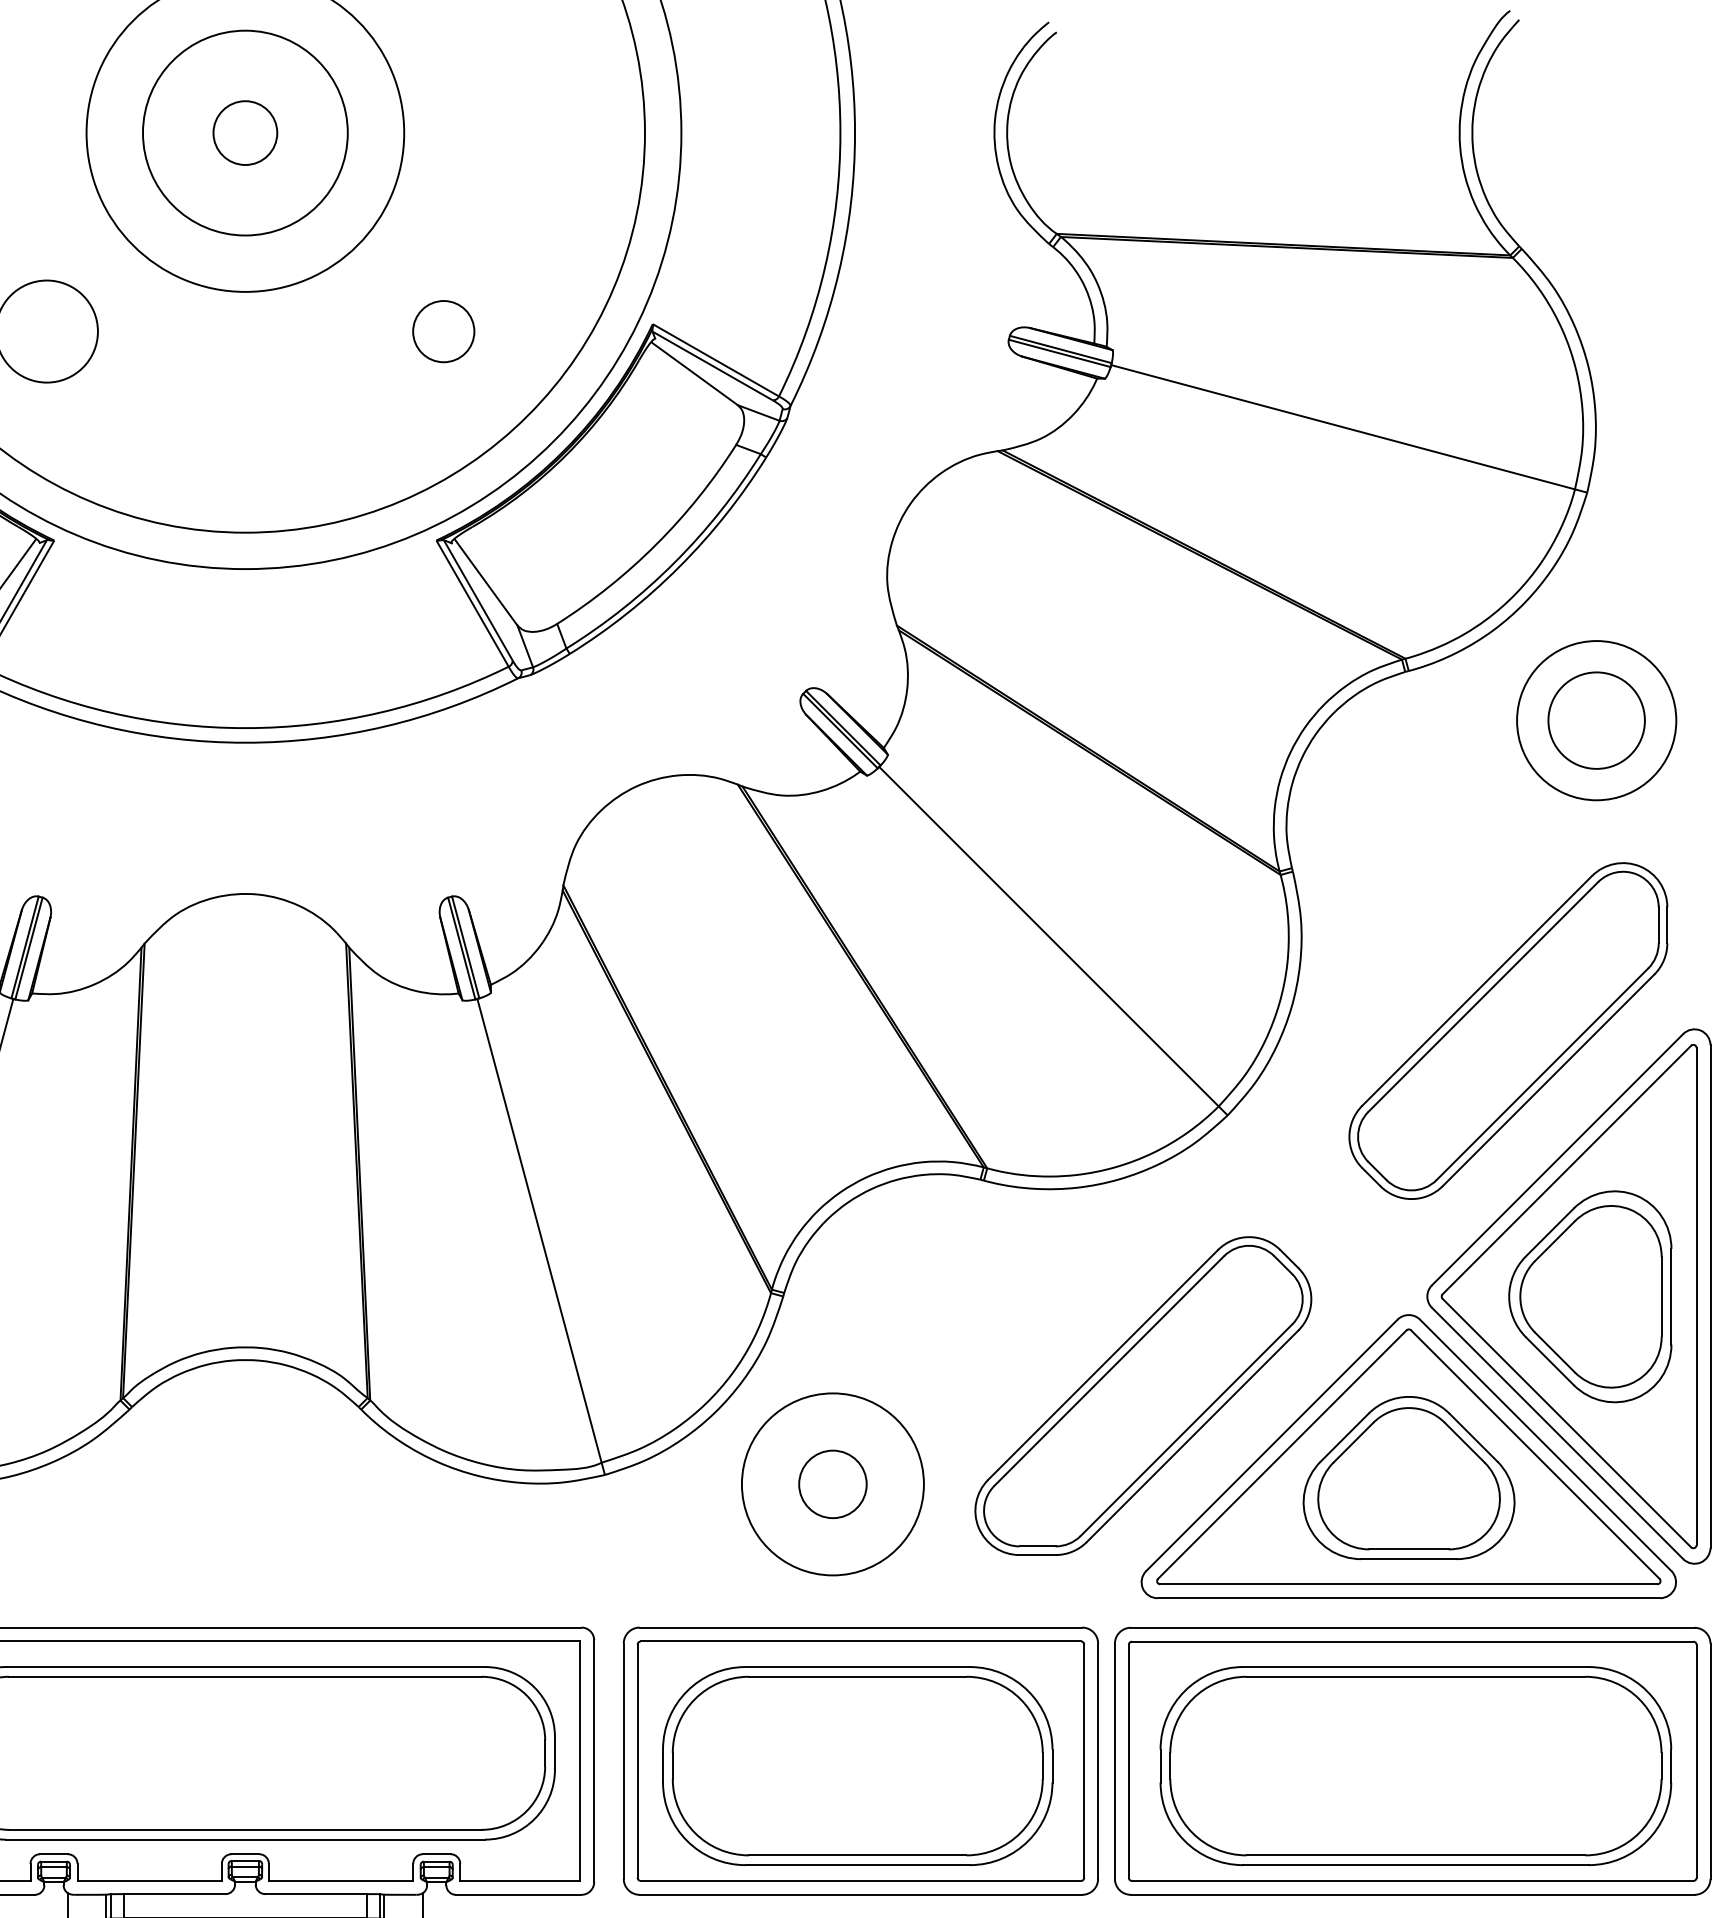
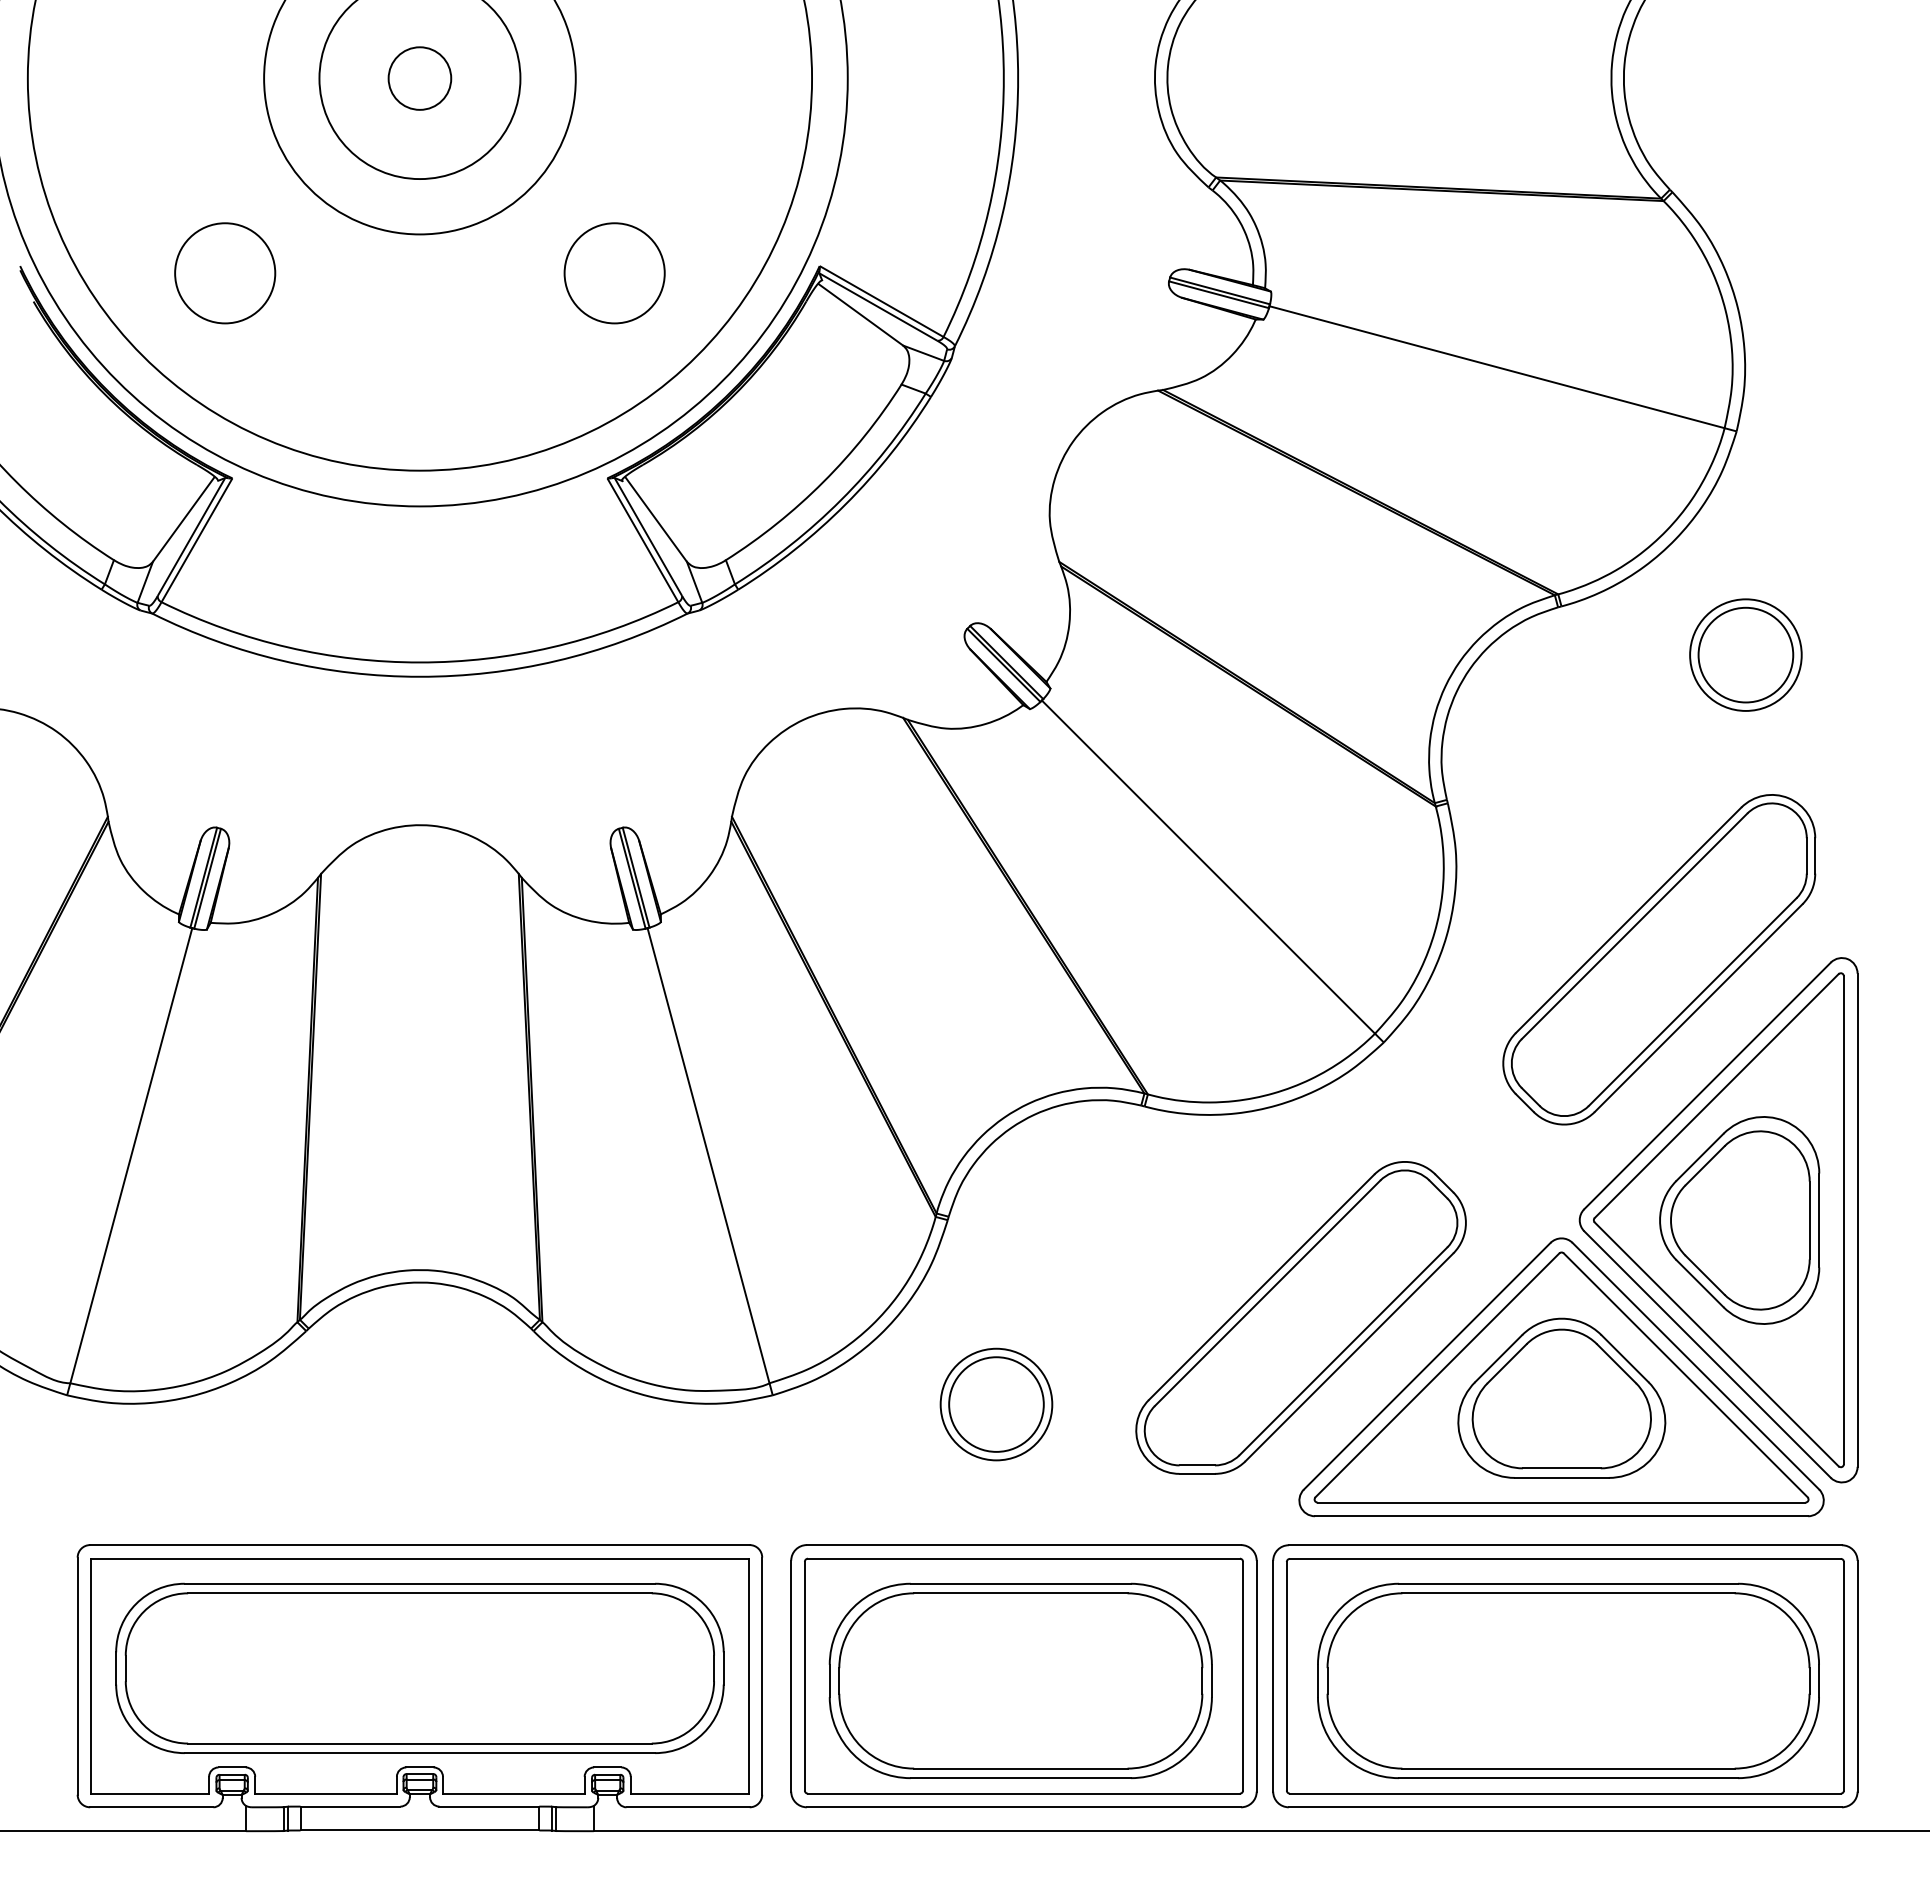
circle: (443, 331) -> (614, 273), size x1.67
circle: (1596, 720) -> (1745, 654), size x0.71
circle: (832, 1484) -> (996, 1404), size x0.62
circle: (832, 1484) -> (996, 1404), size x1.43

